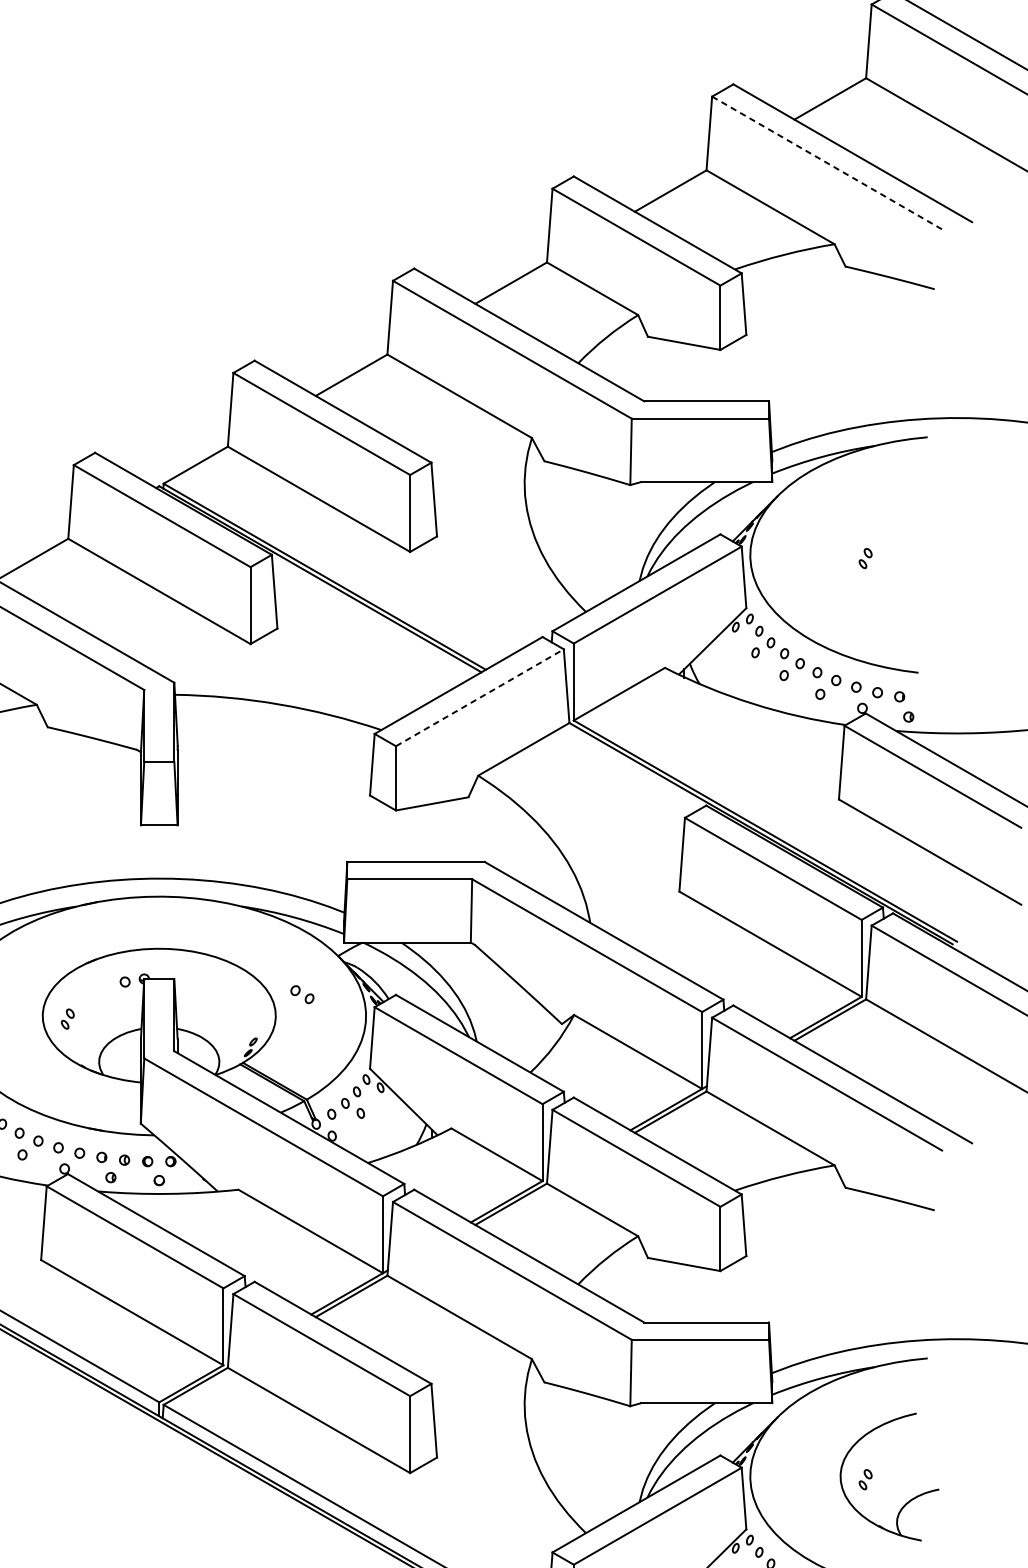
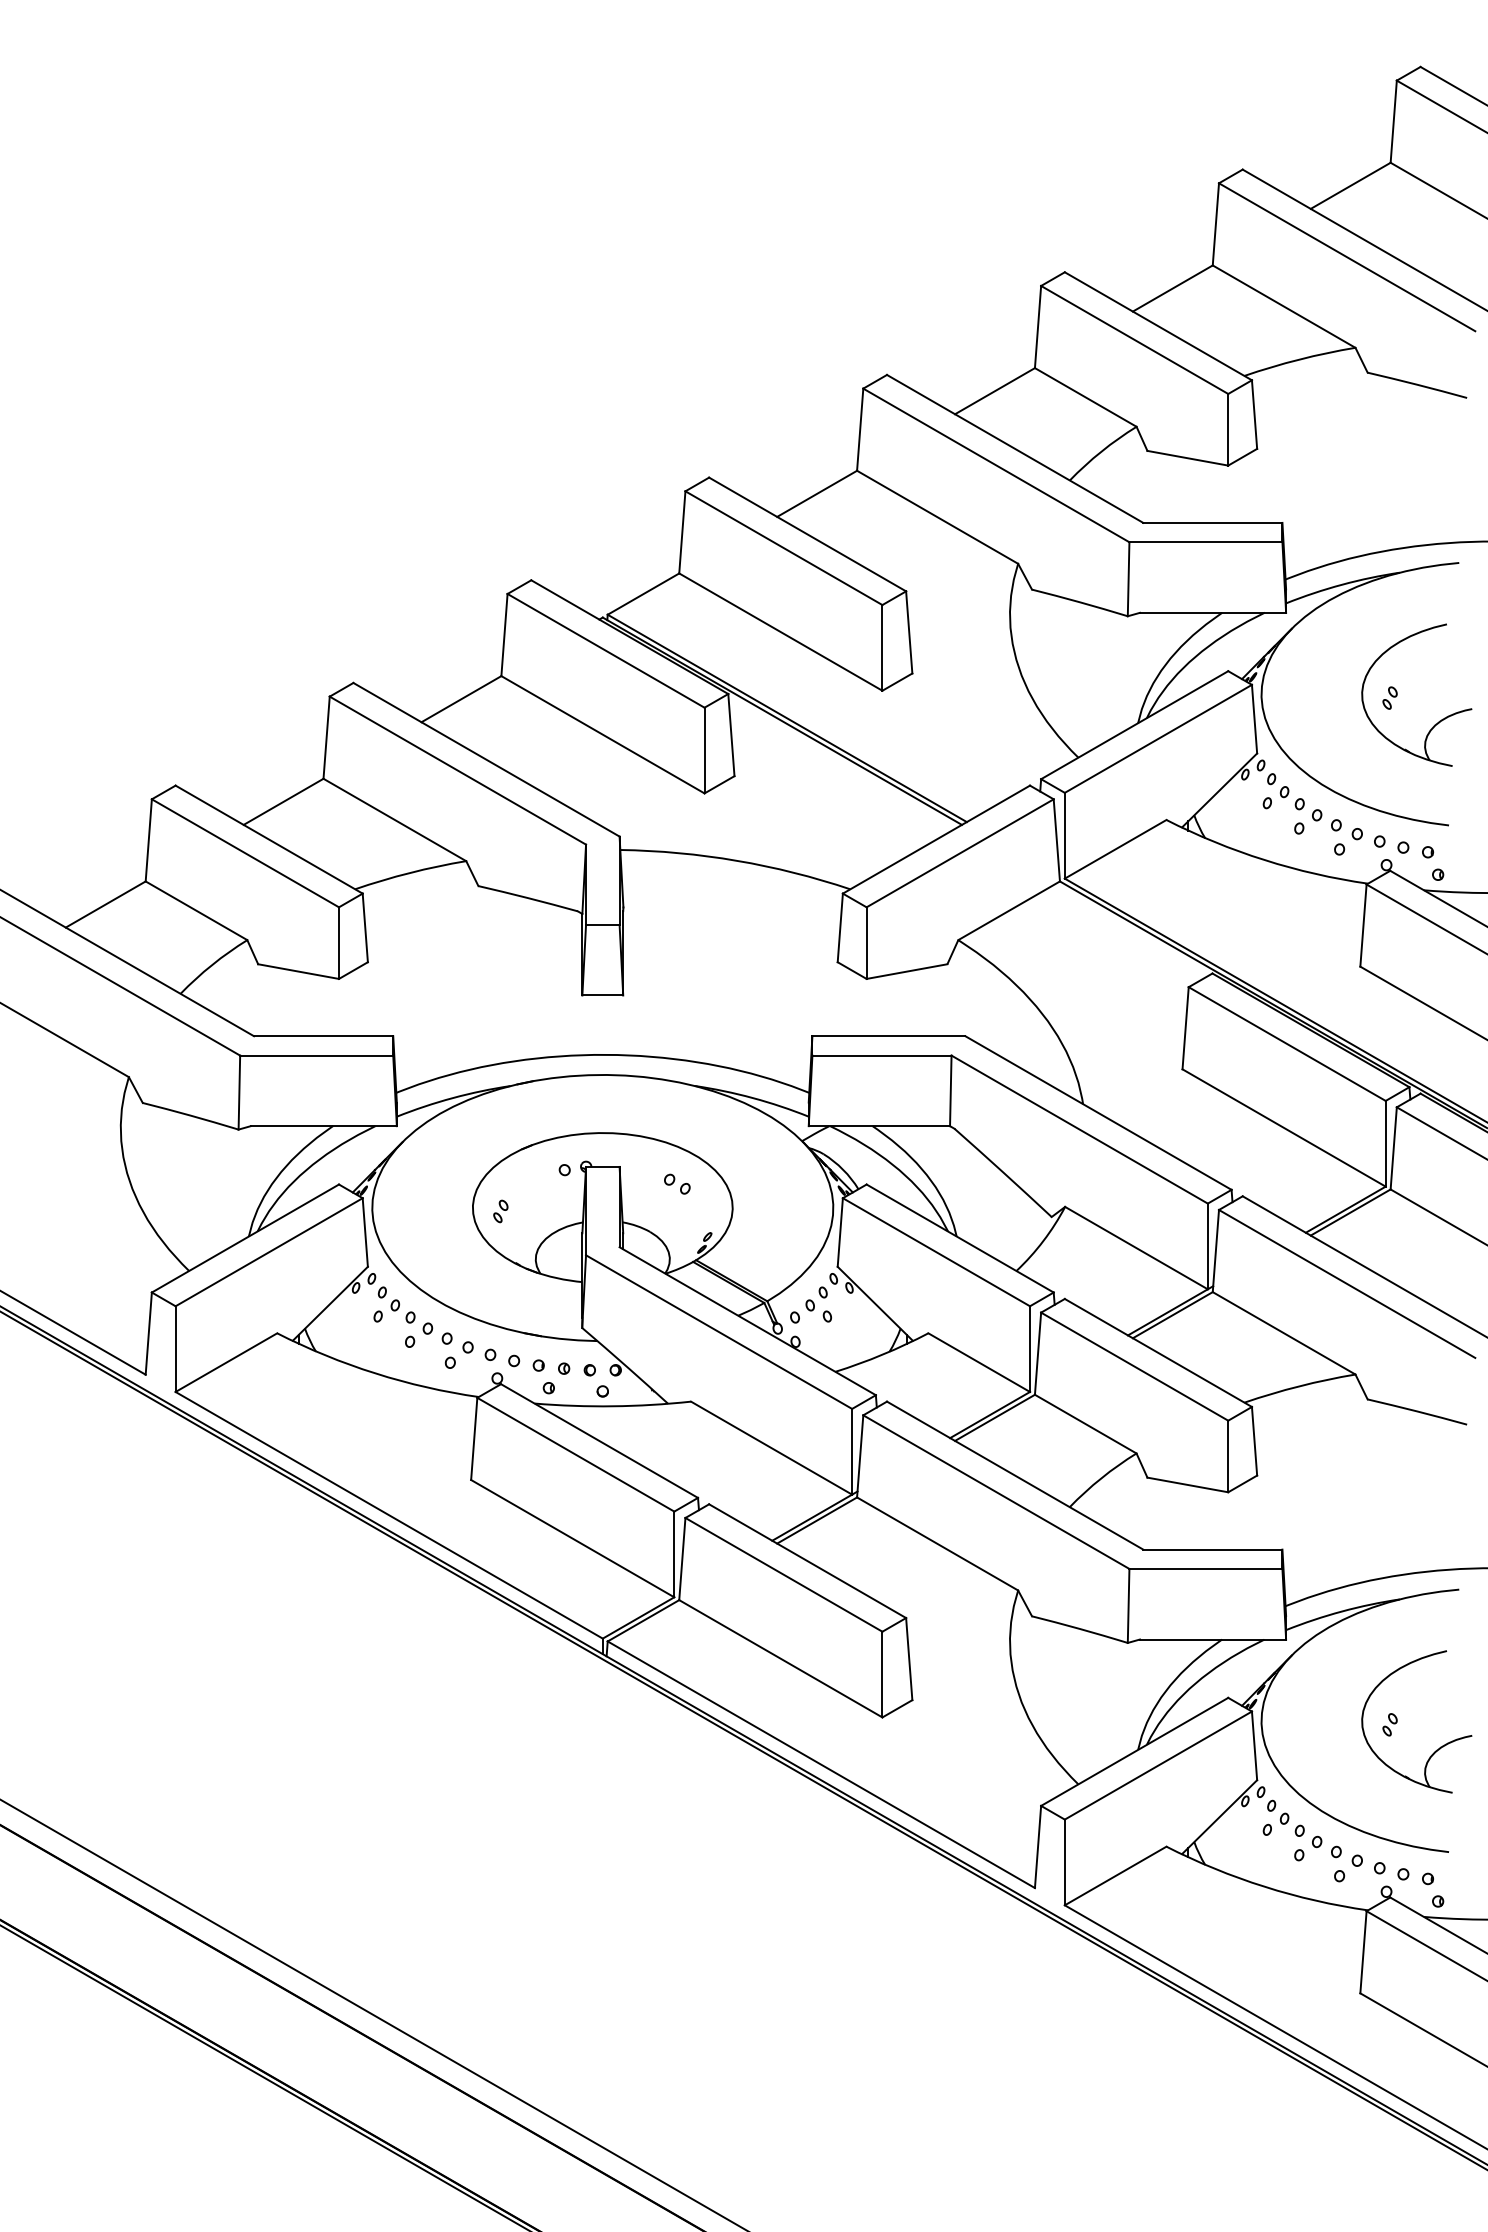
line: (827, 163) -> (1347, 257), dashed -> solid
part: (909, 578) -> (1439, 720), added
line: (480, 697) -> (960, 853), dashed -> solid
part: (302, 994) -> (677, 1183), moved

